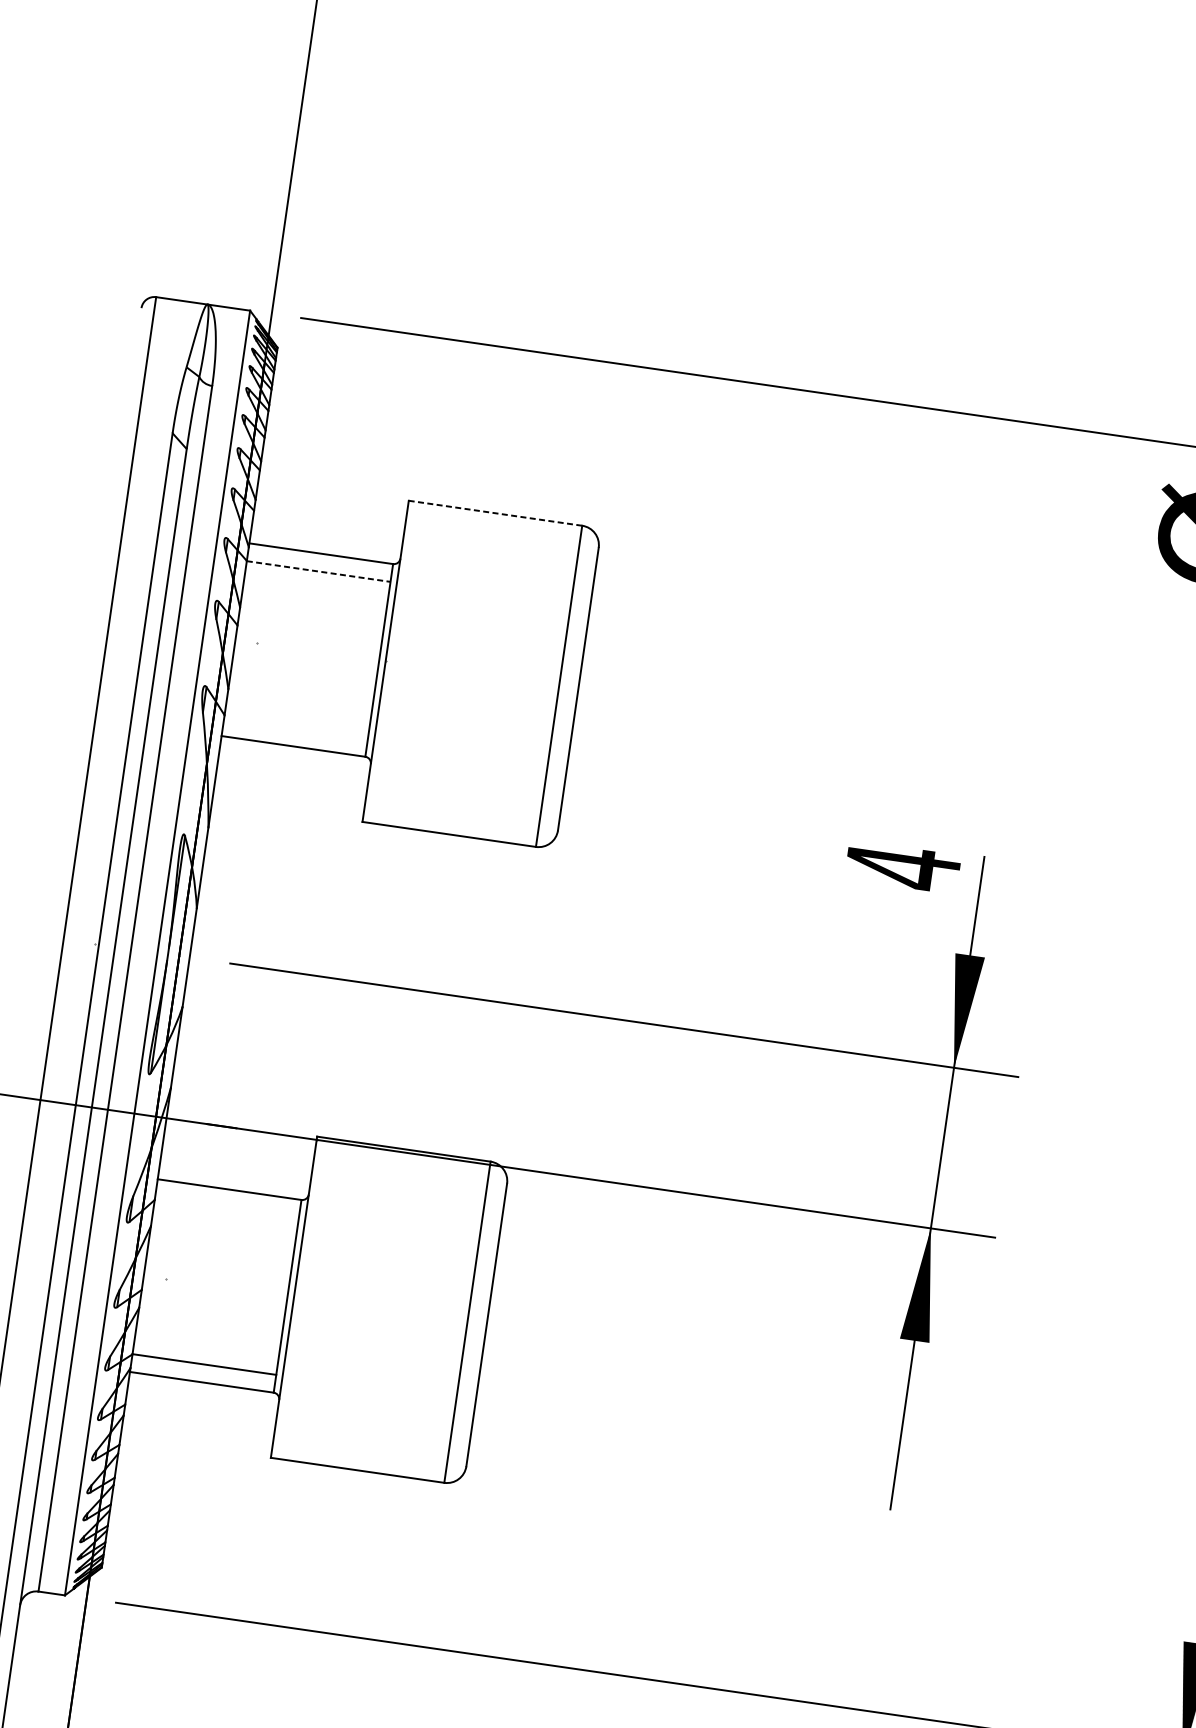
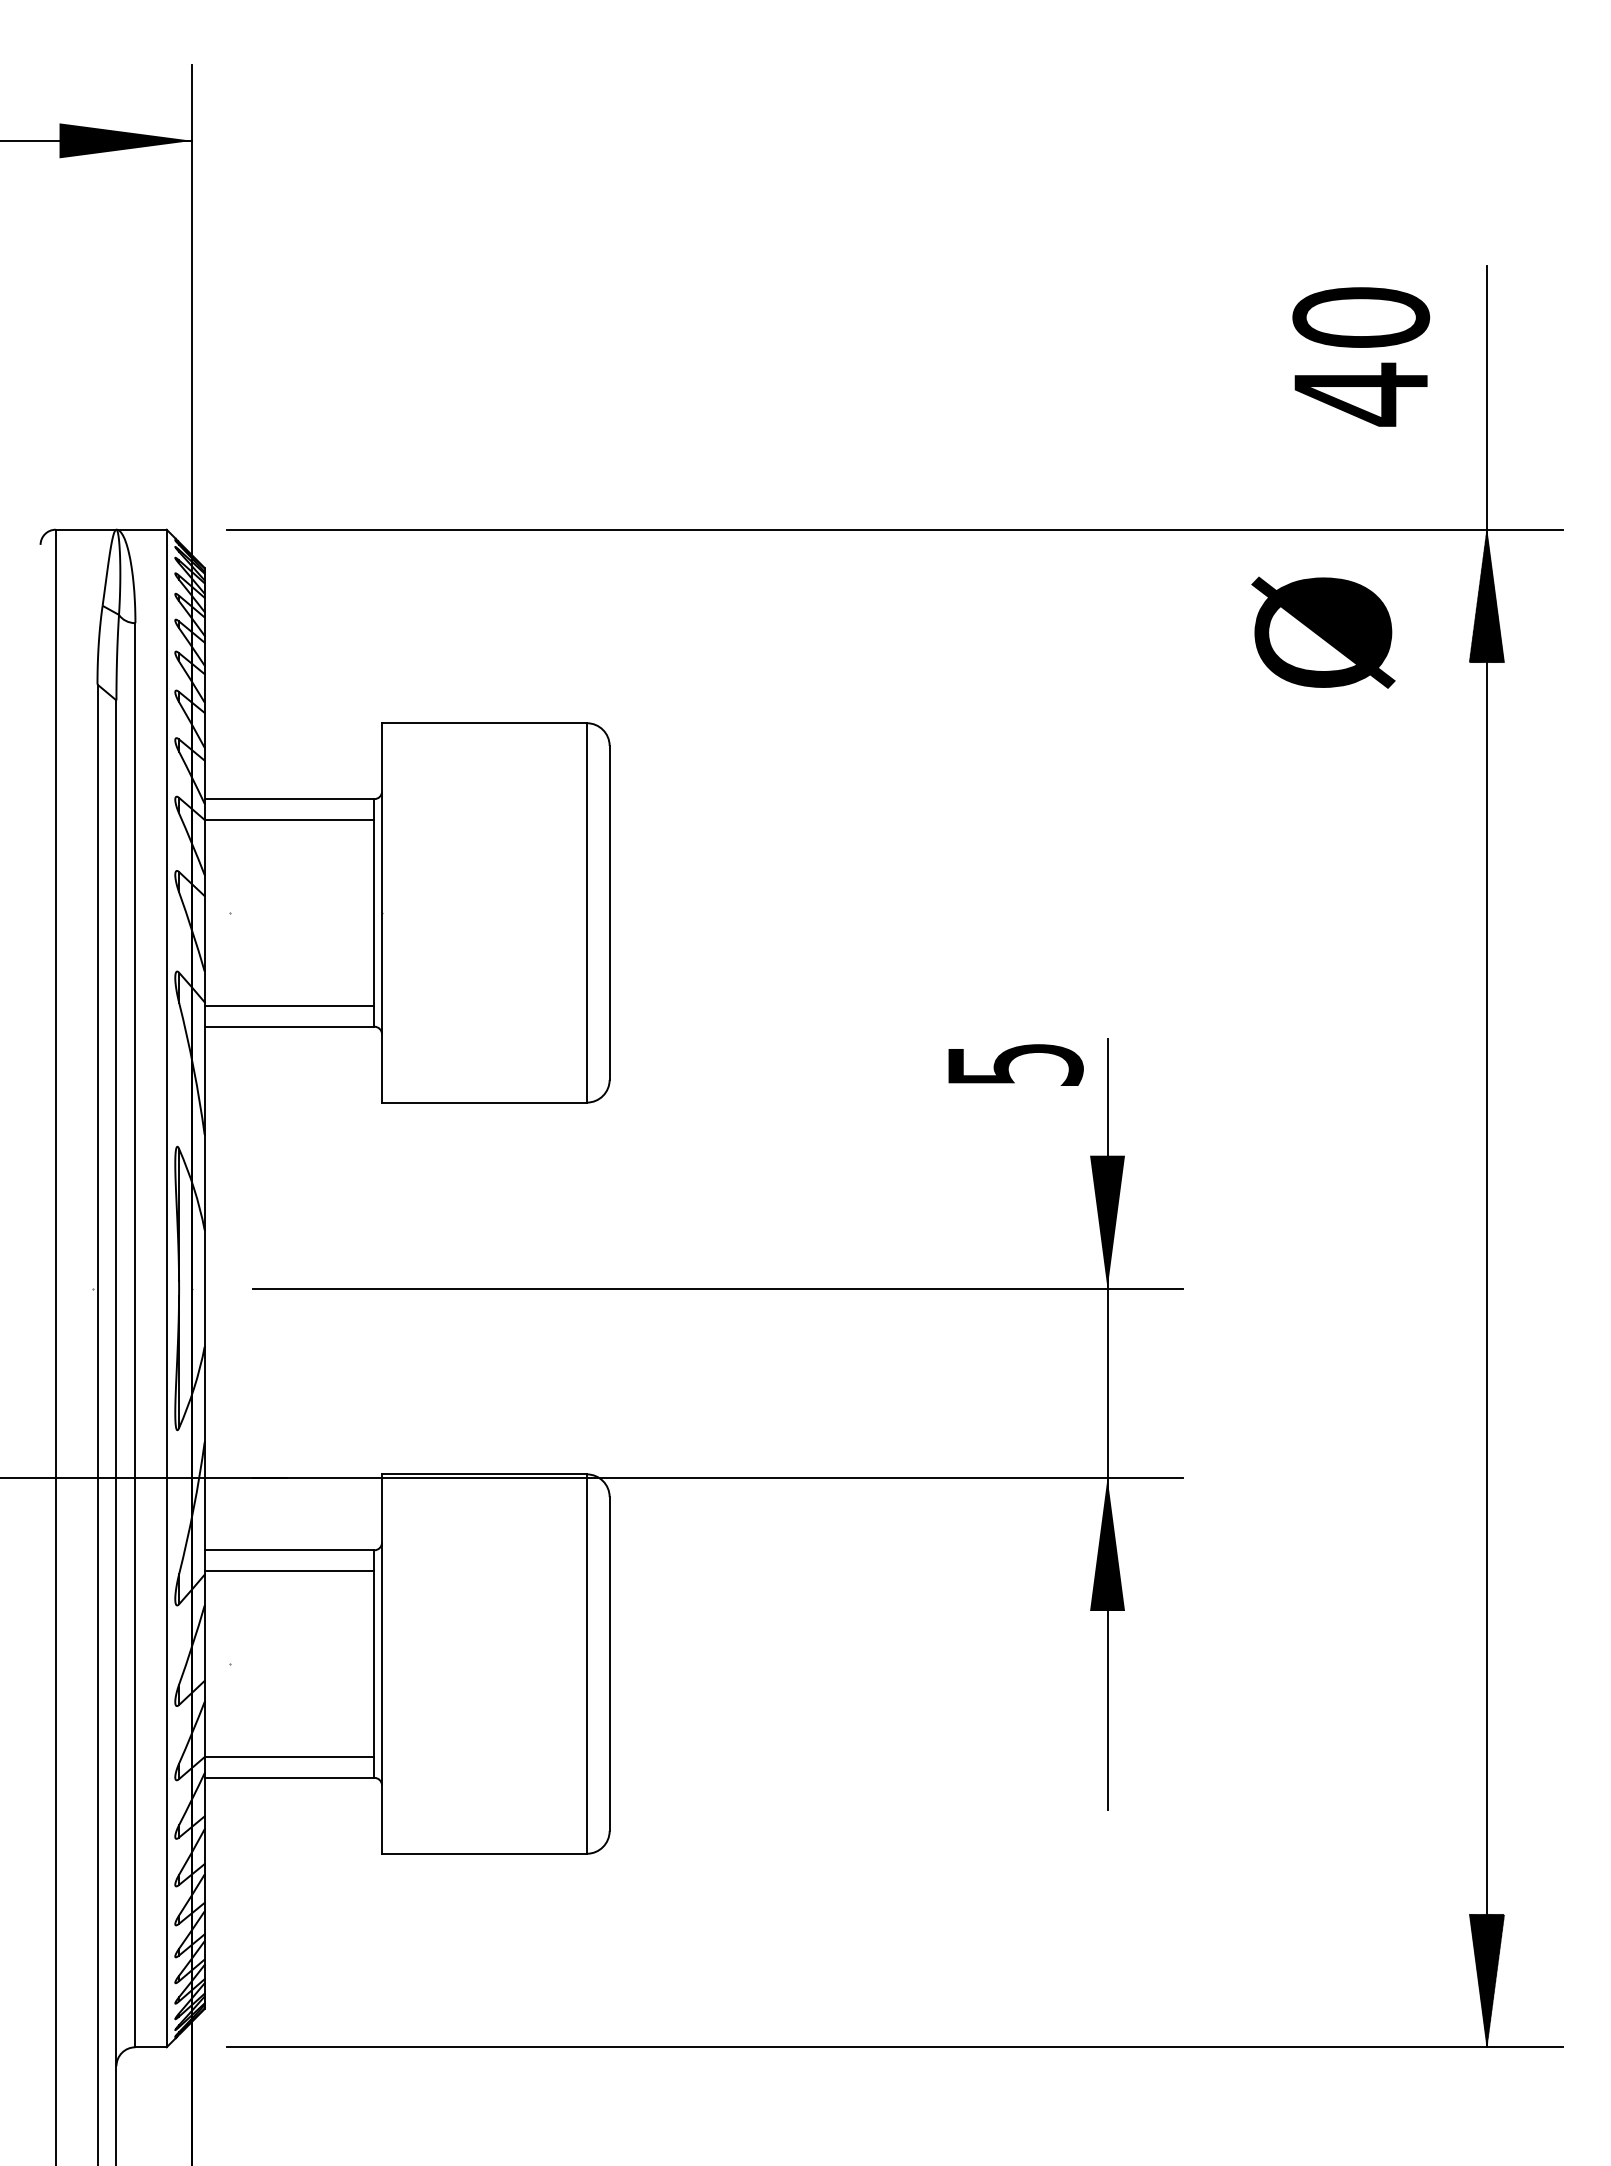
line: (494, 513) -> (483, 723), dashed -> solid
line: (318, 571) -> (289, 820), dashed -> solid
line: (296, 728) -> (289, 1005), added
text: (903, 866) -> (1015, 1064), 4 -> 5
line: (226, 1207) -> (289, 1571), added

